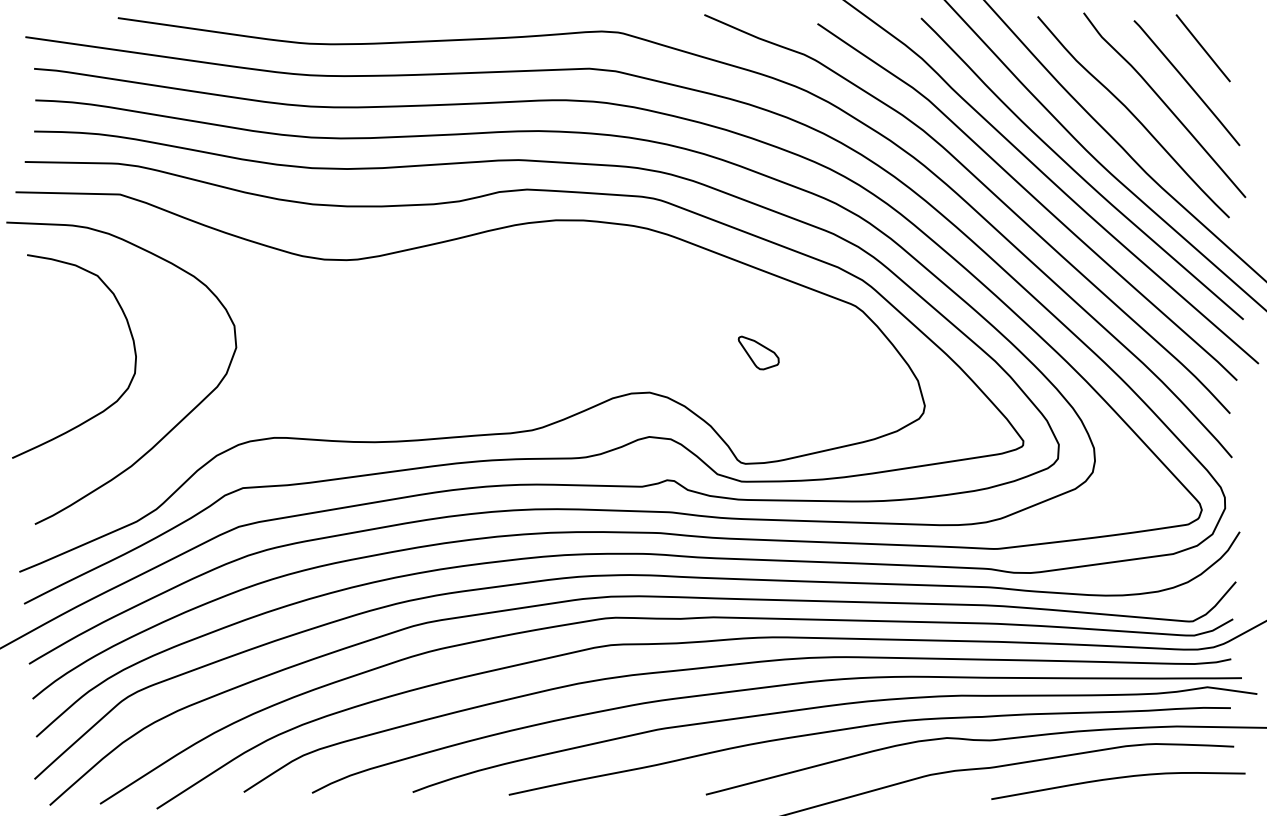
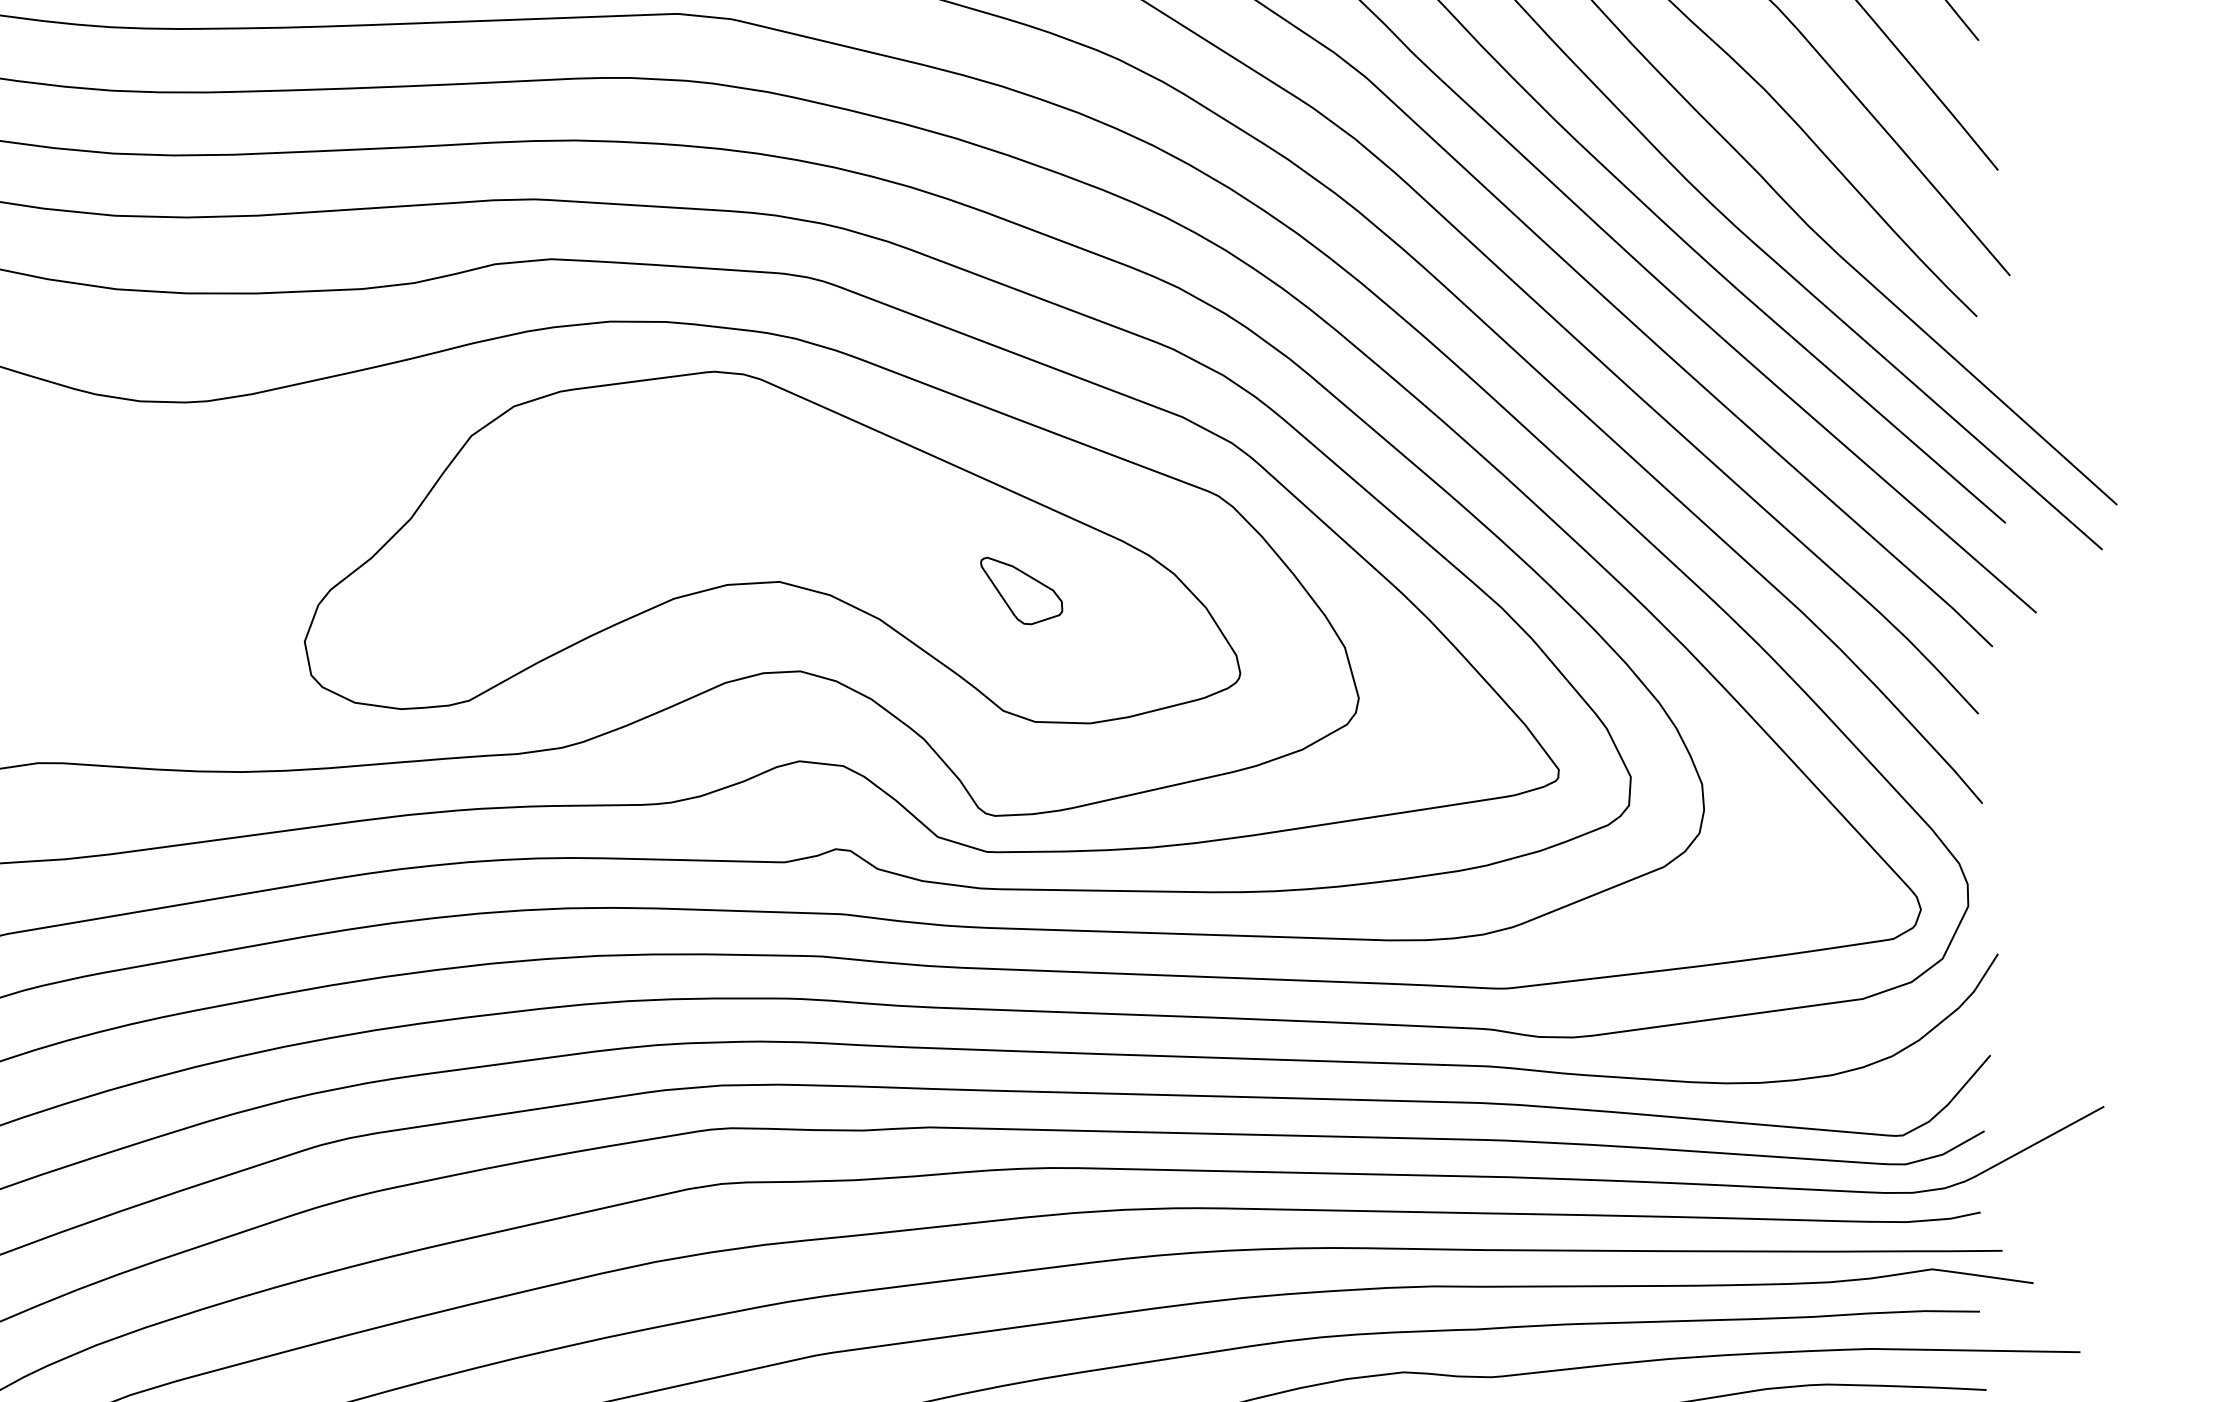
part: (635, 331) -> (771, 547), added

